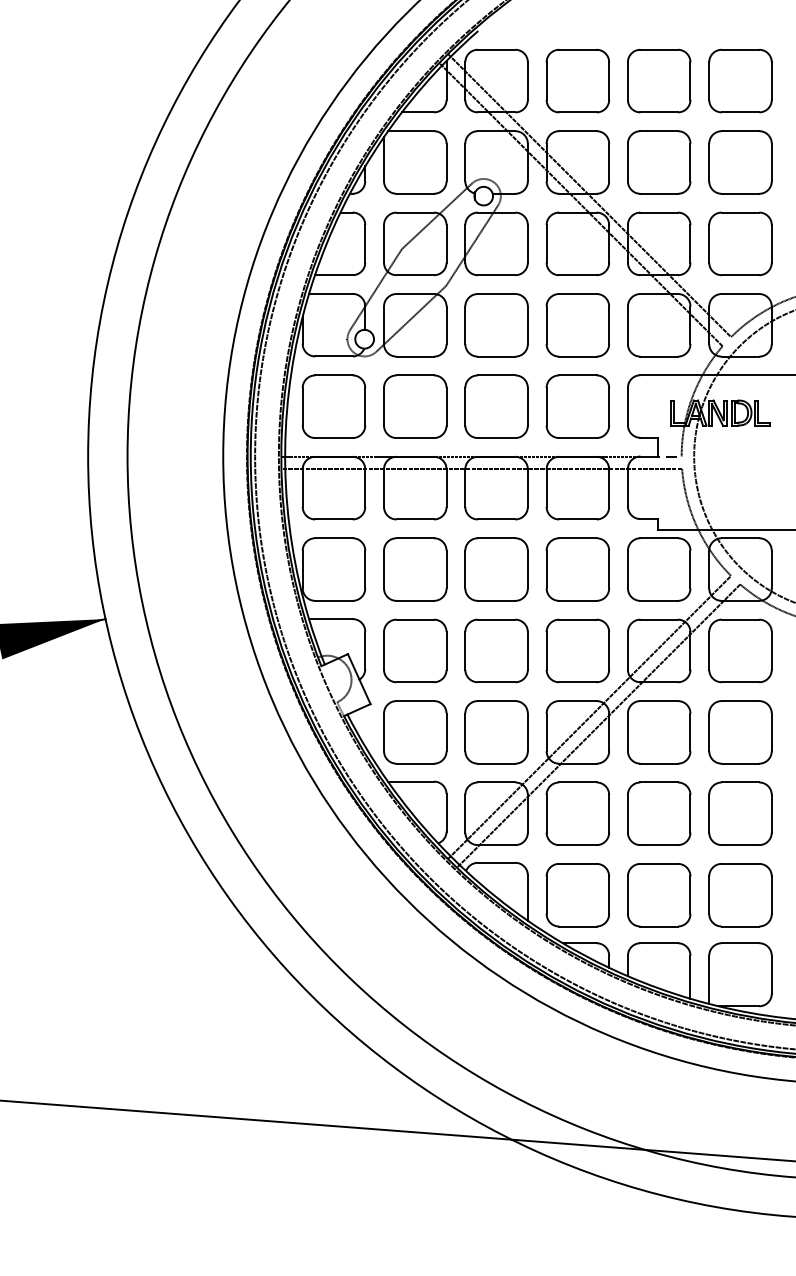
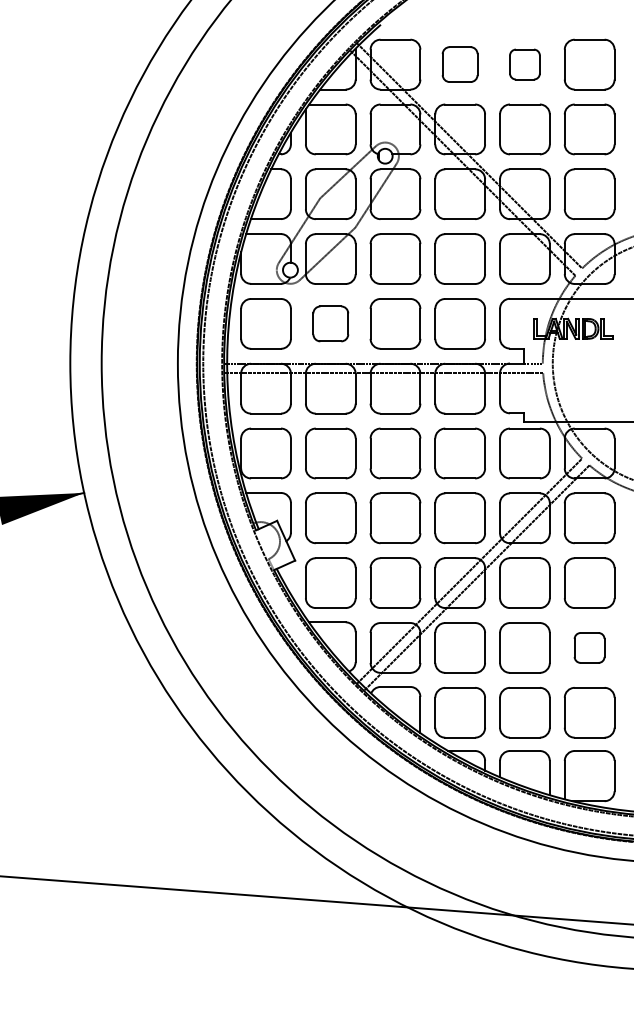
part: (576, 80) -> (459, 64), size x0.7
part: (658, 80) -> (524, 64), size x0.6
part: (414, 406) -> (330, 323), size x0.7
part: (740, 813) -> (589, 647), size x0.6

